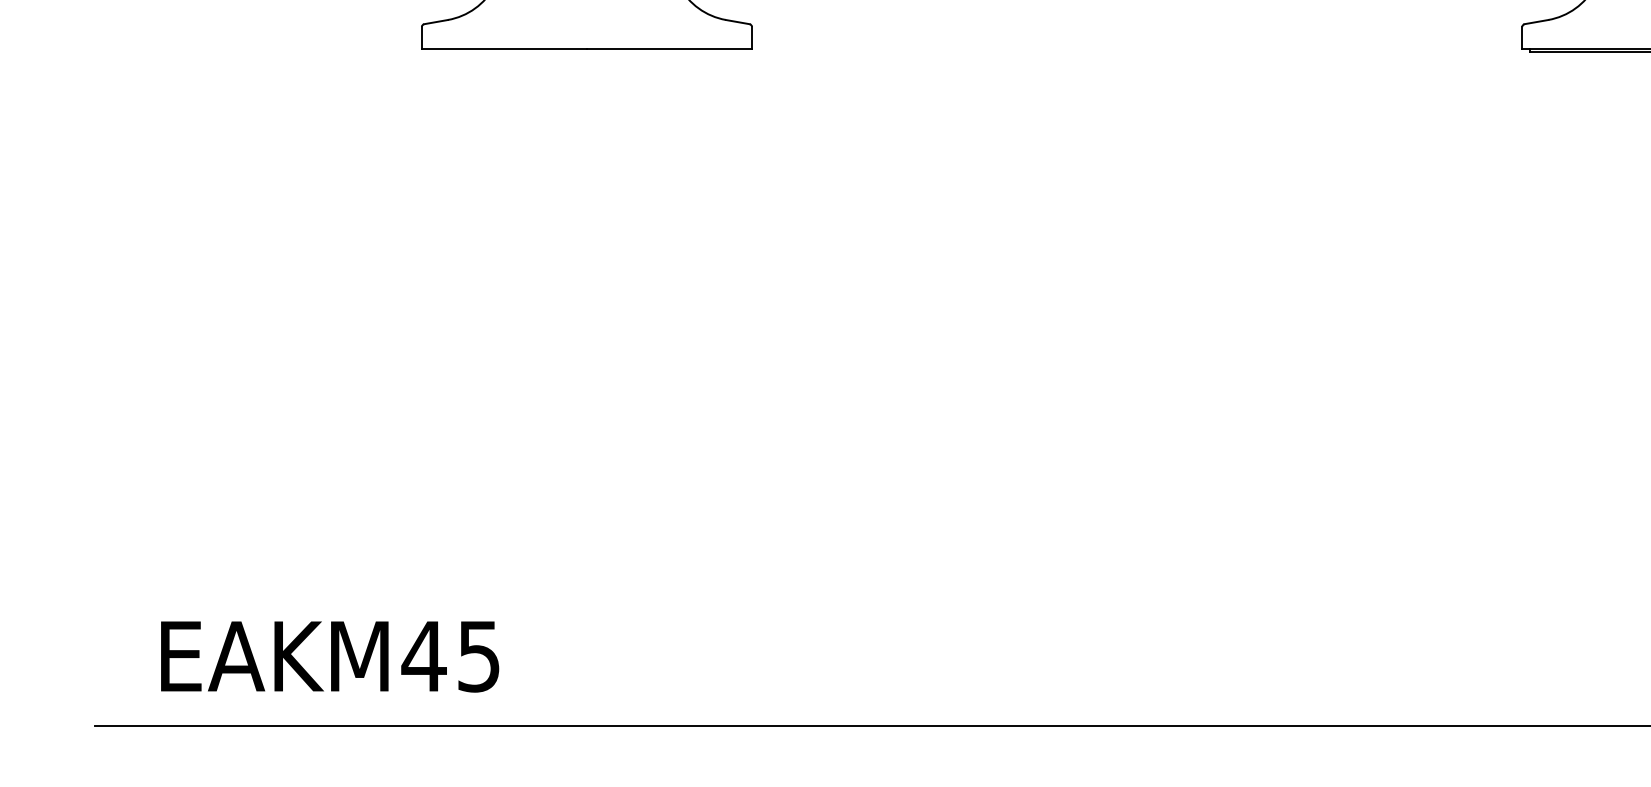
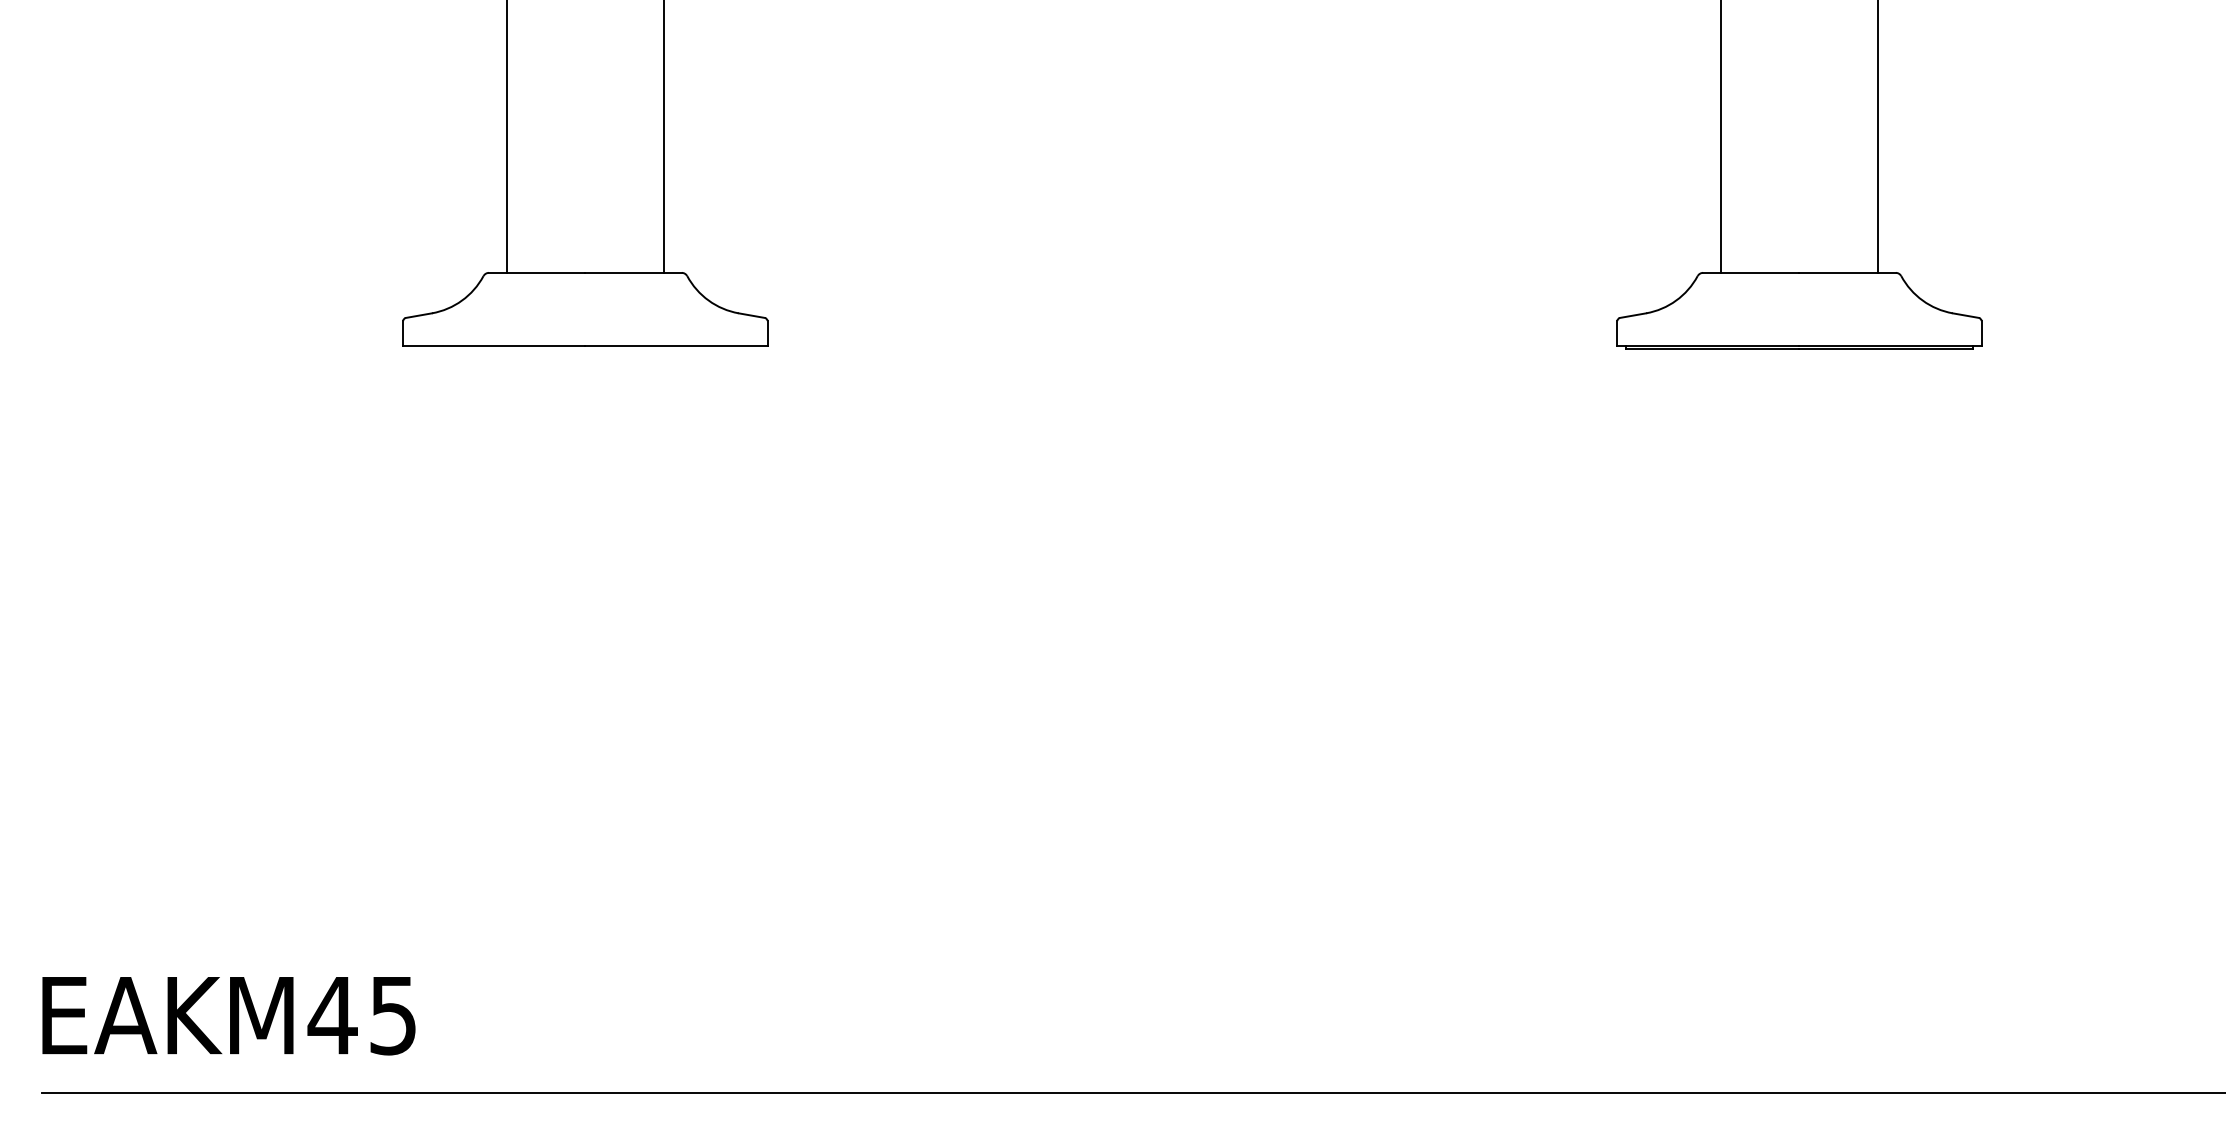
text: (329, 657) -> (228, 1016), moved

